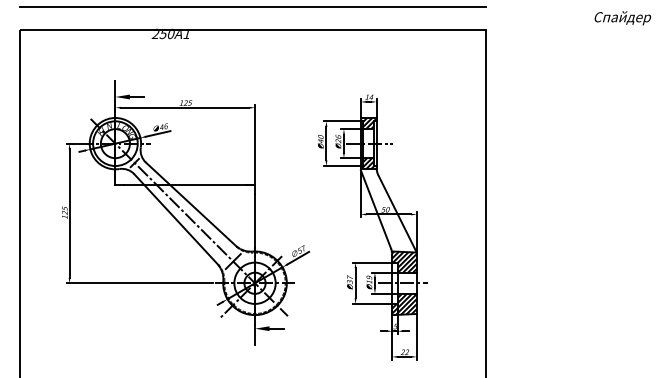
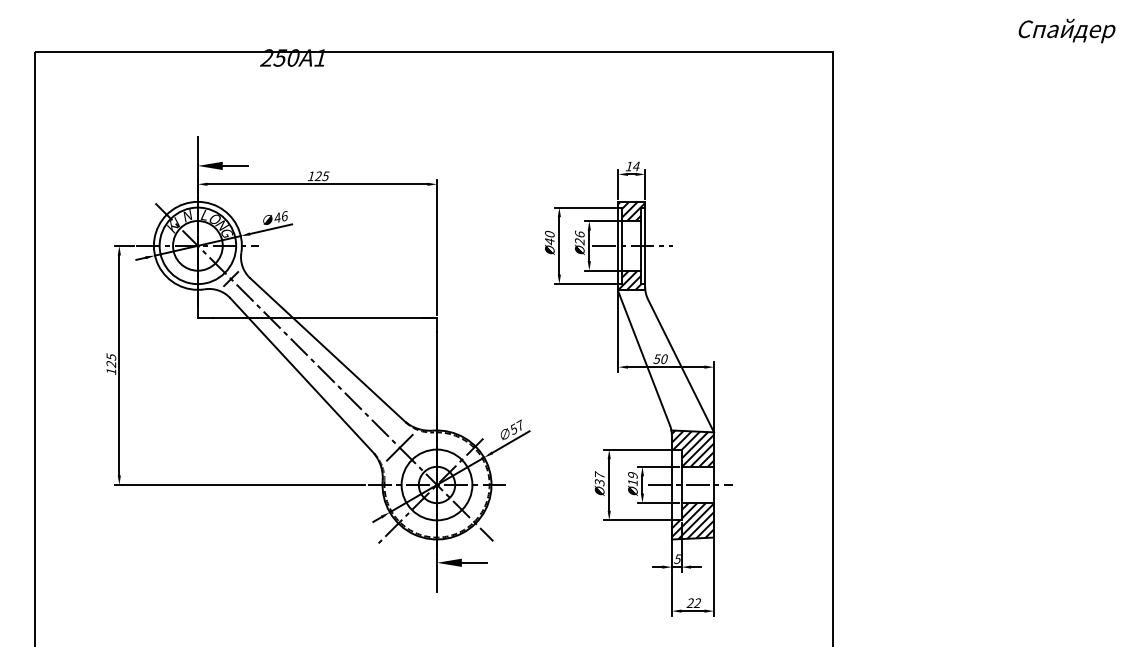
line: (253, 6) -> (434, 10), removed

